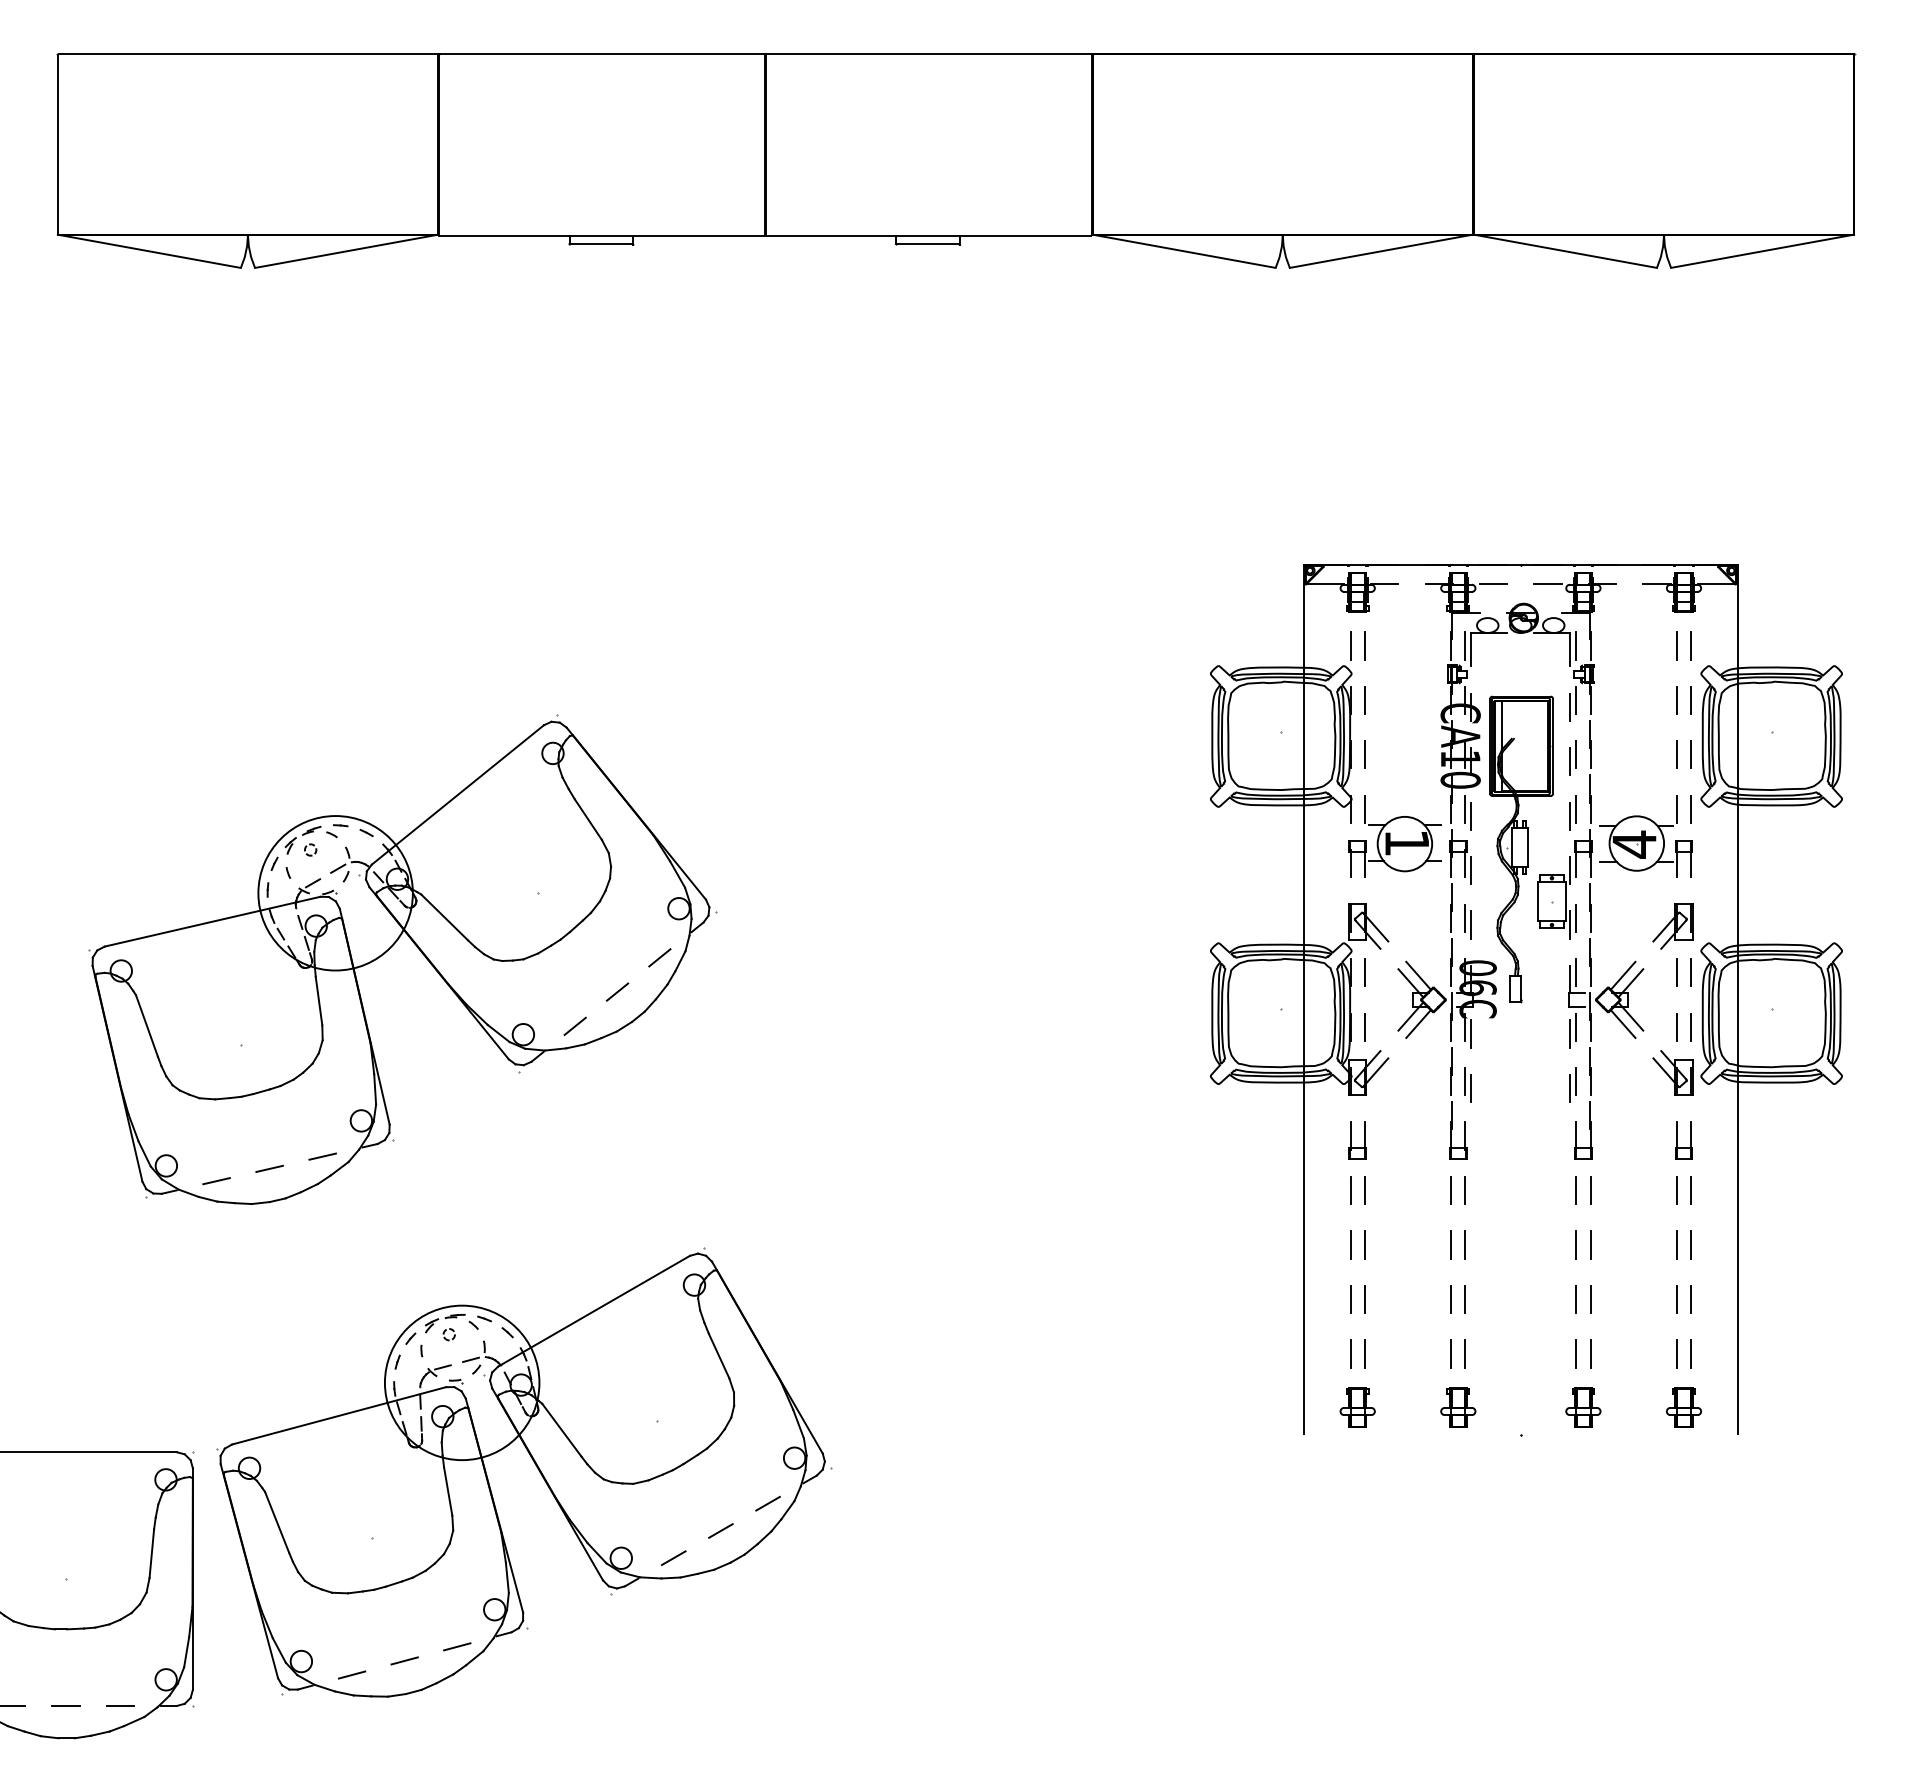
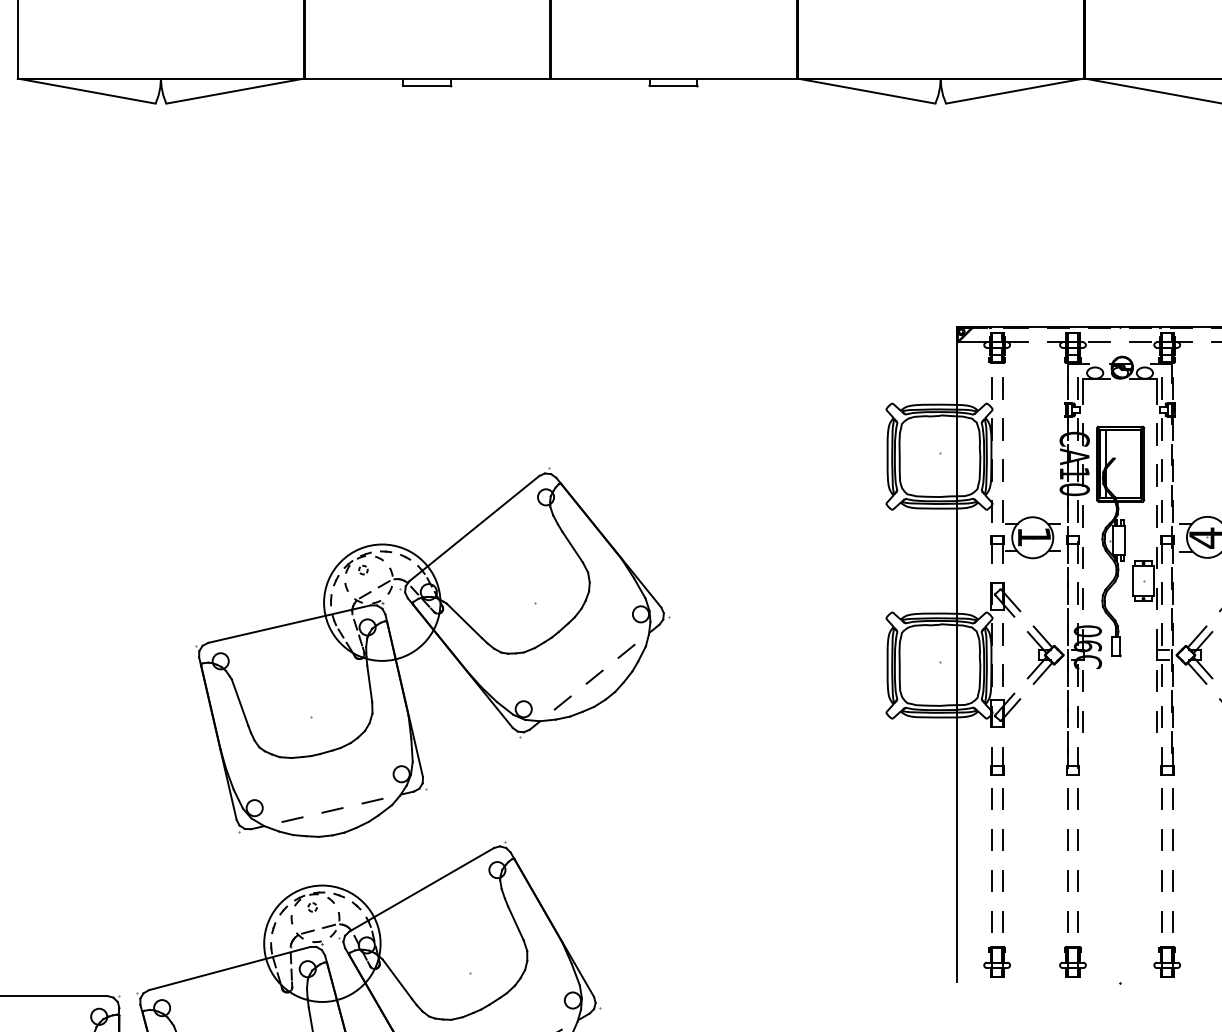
part: (391, 947) -> (424, 643), moved

